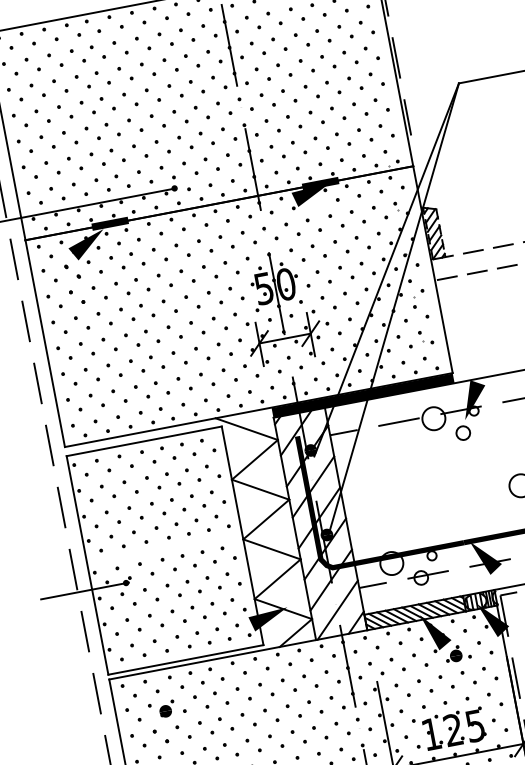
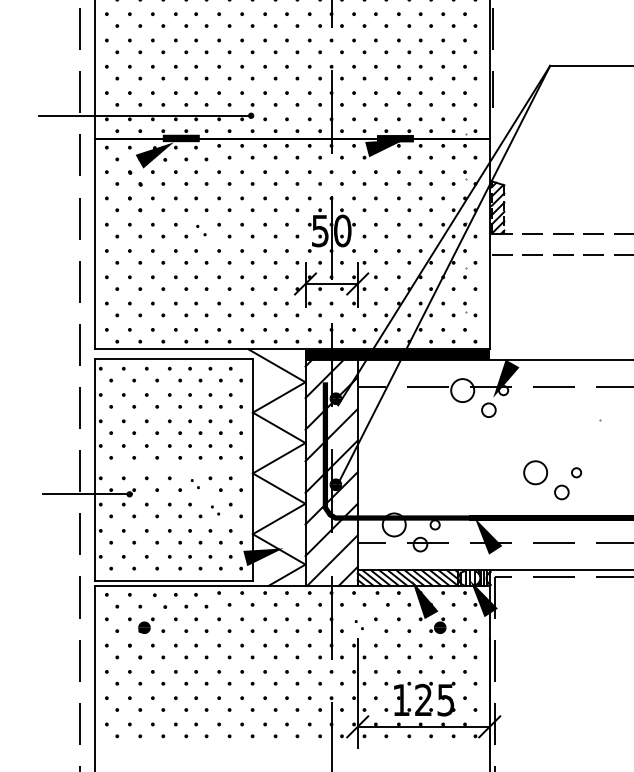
part: (147, 310) -> (201, 230), size x0.7
part: (188, 560) -> (195, 483), size x0.6
part: (213, 582) -> (215, 510), size x0.6
part: (376, 667) -> (359, 624), size x0.6

